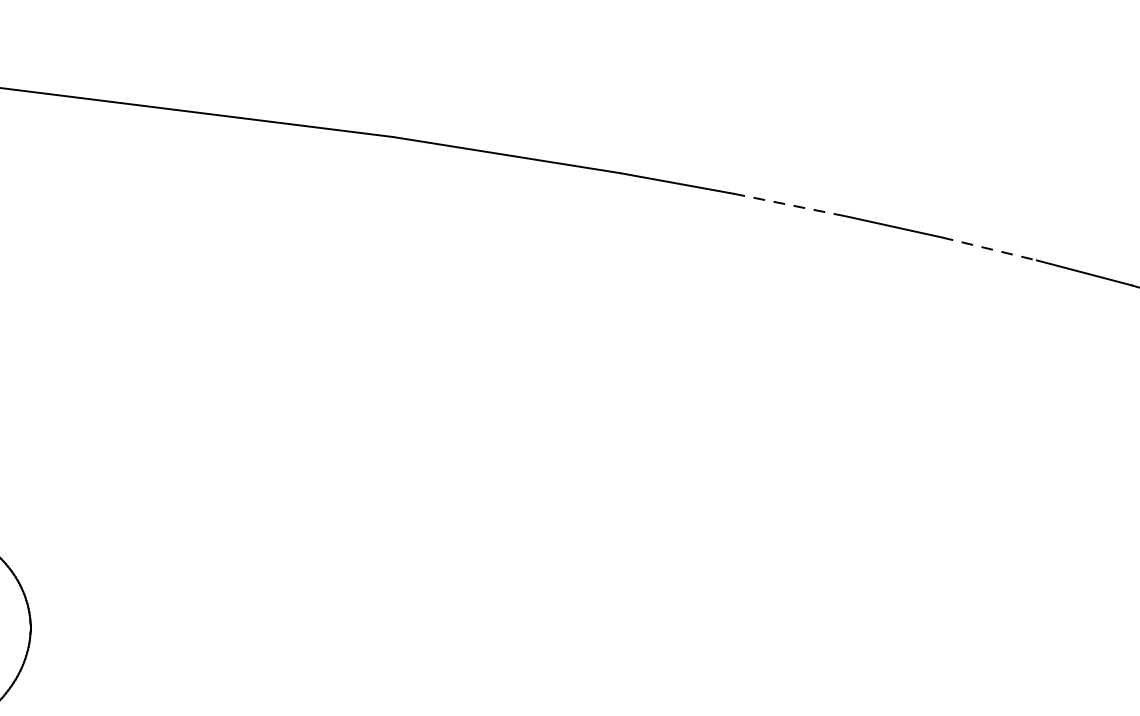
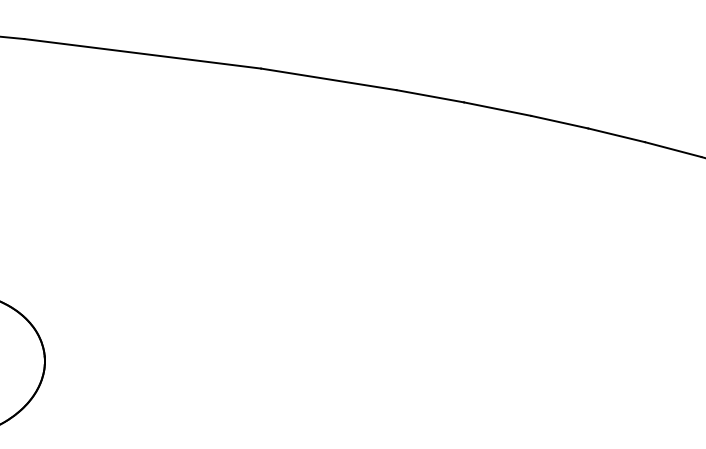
line: (791, 205) -> (498, 109), dashed -> solid
line: (990, 249) -> (617, 135), dashed -> solid

